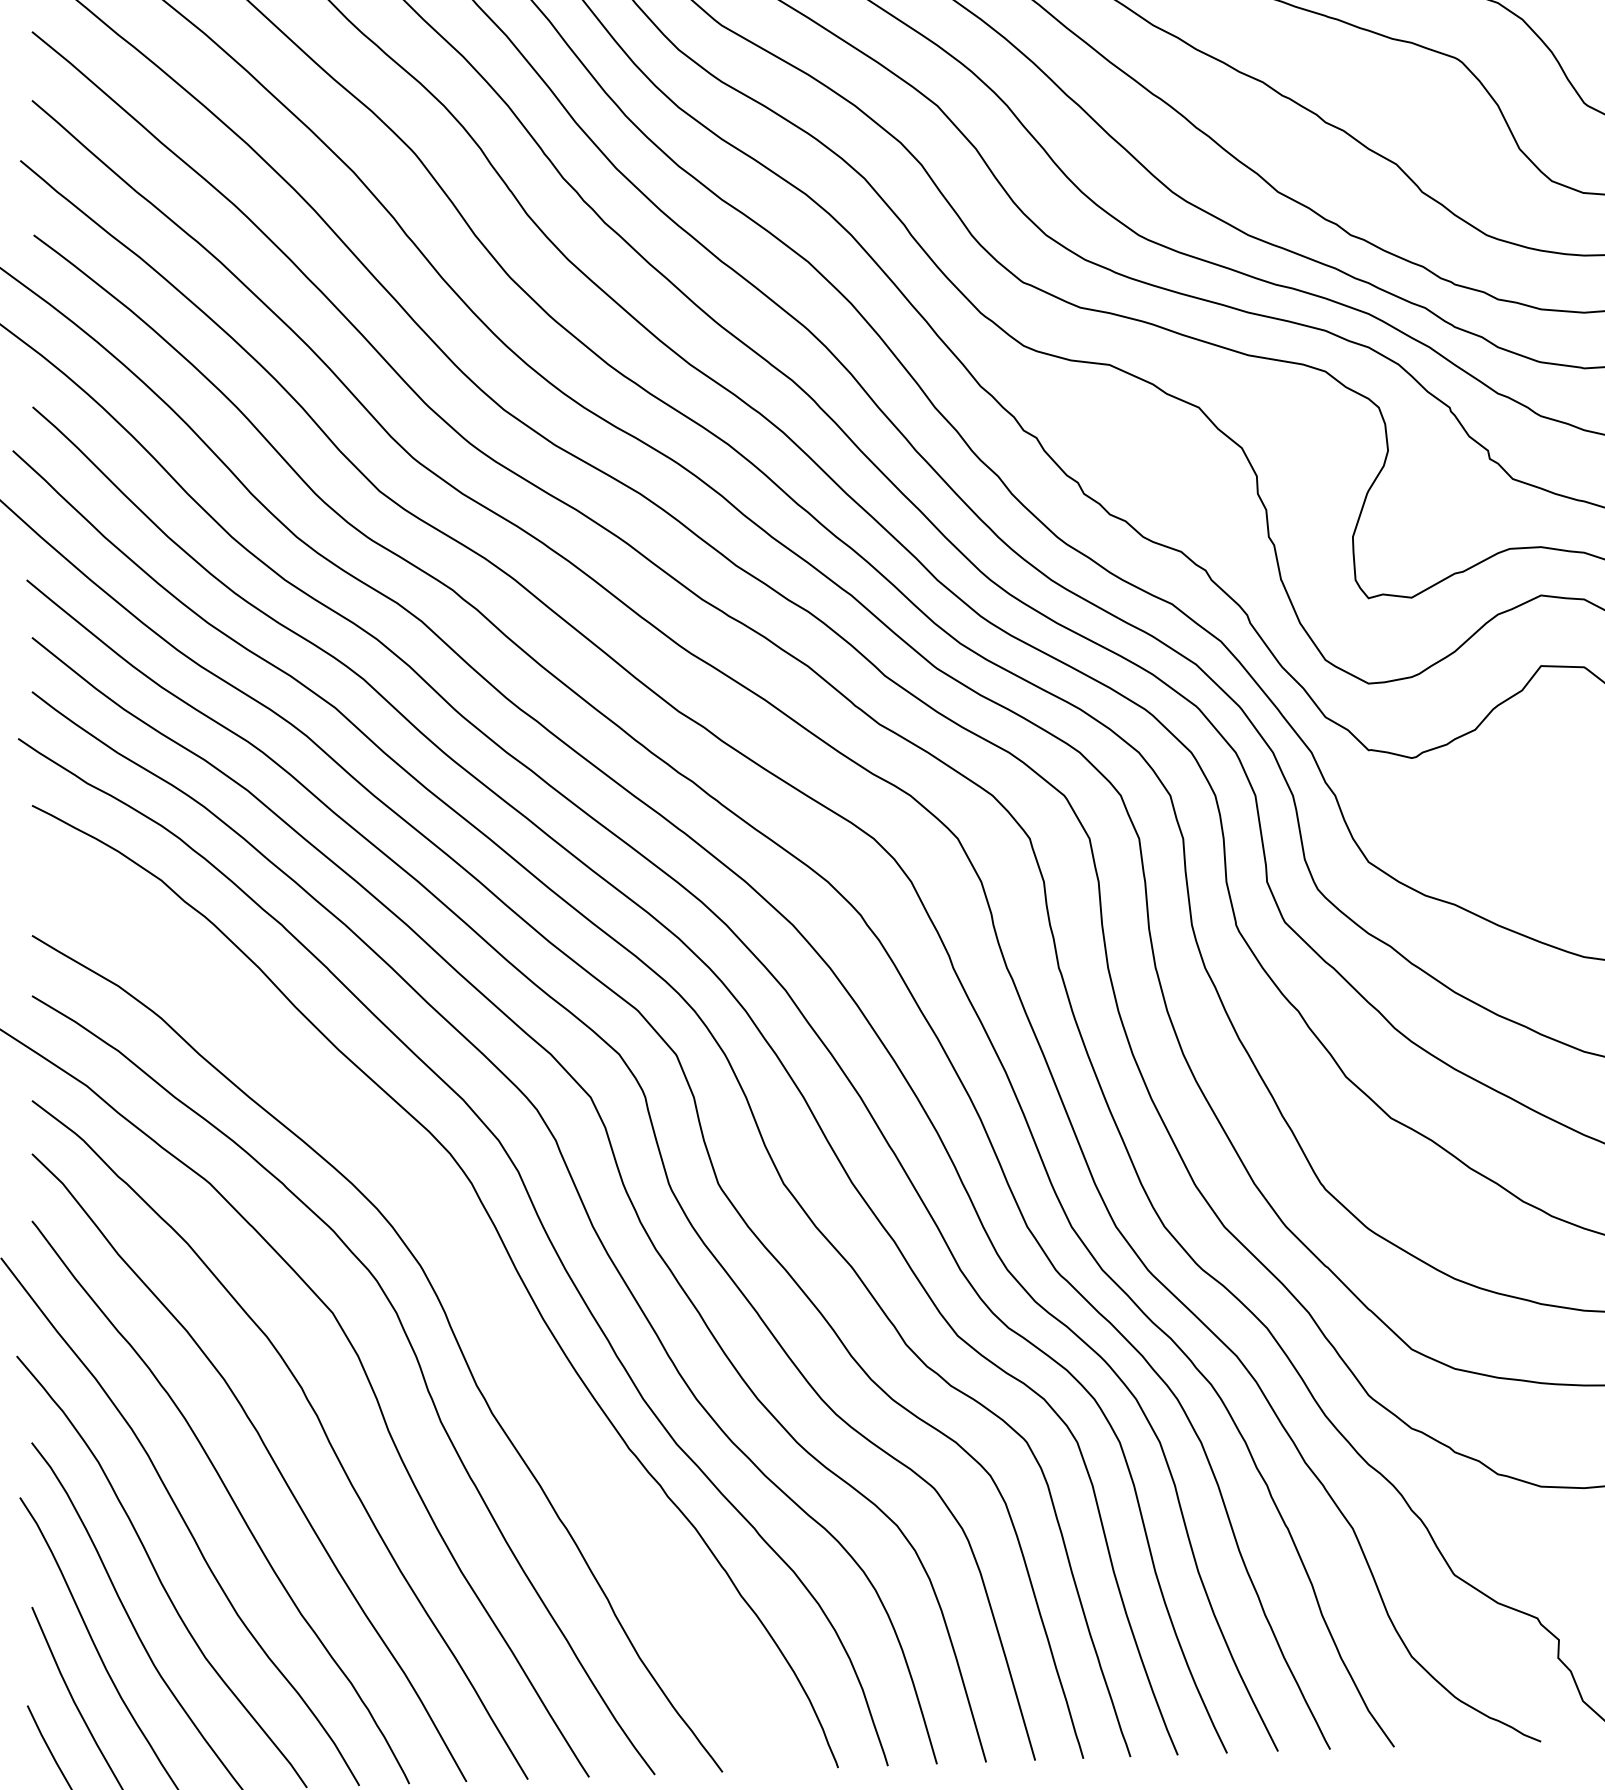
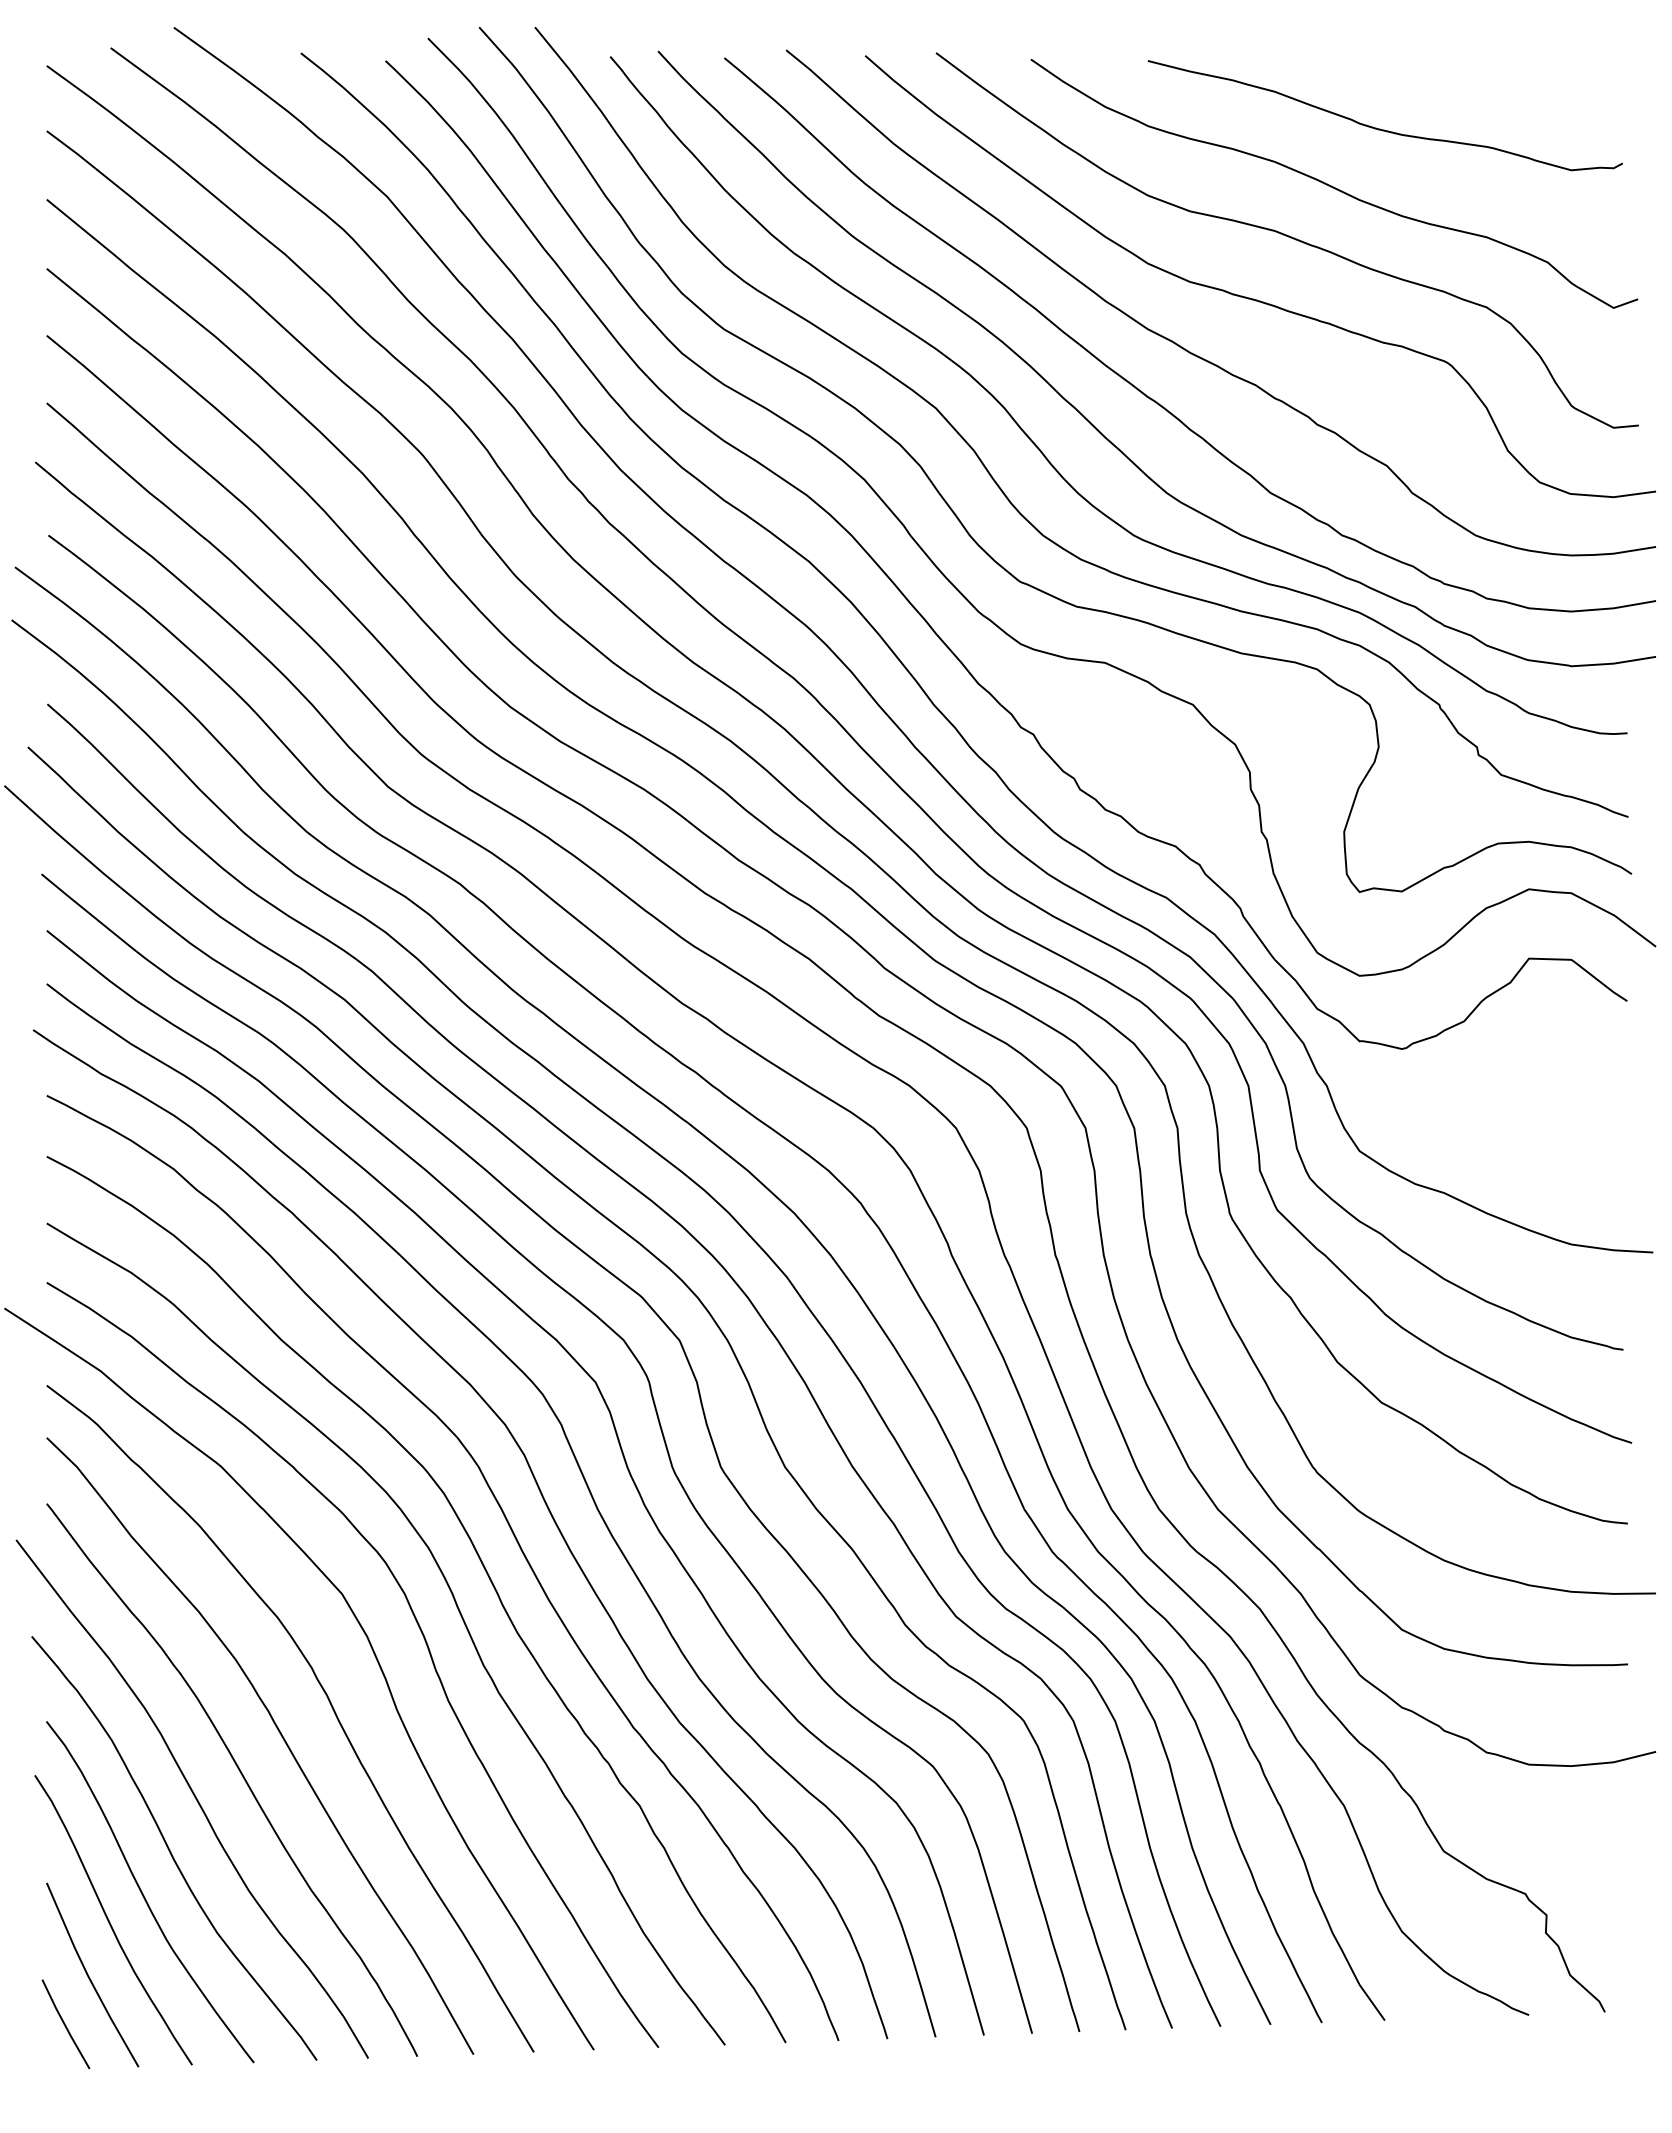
curve: (475, 1284) -> (482, 1566), added

